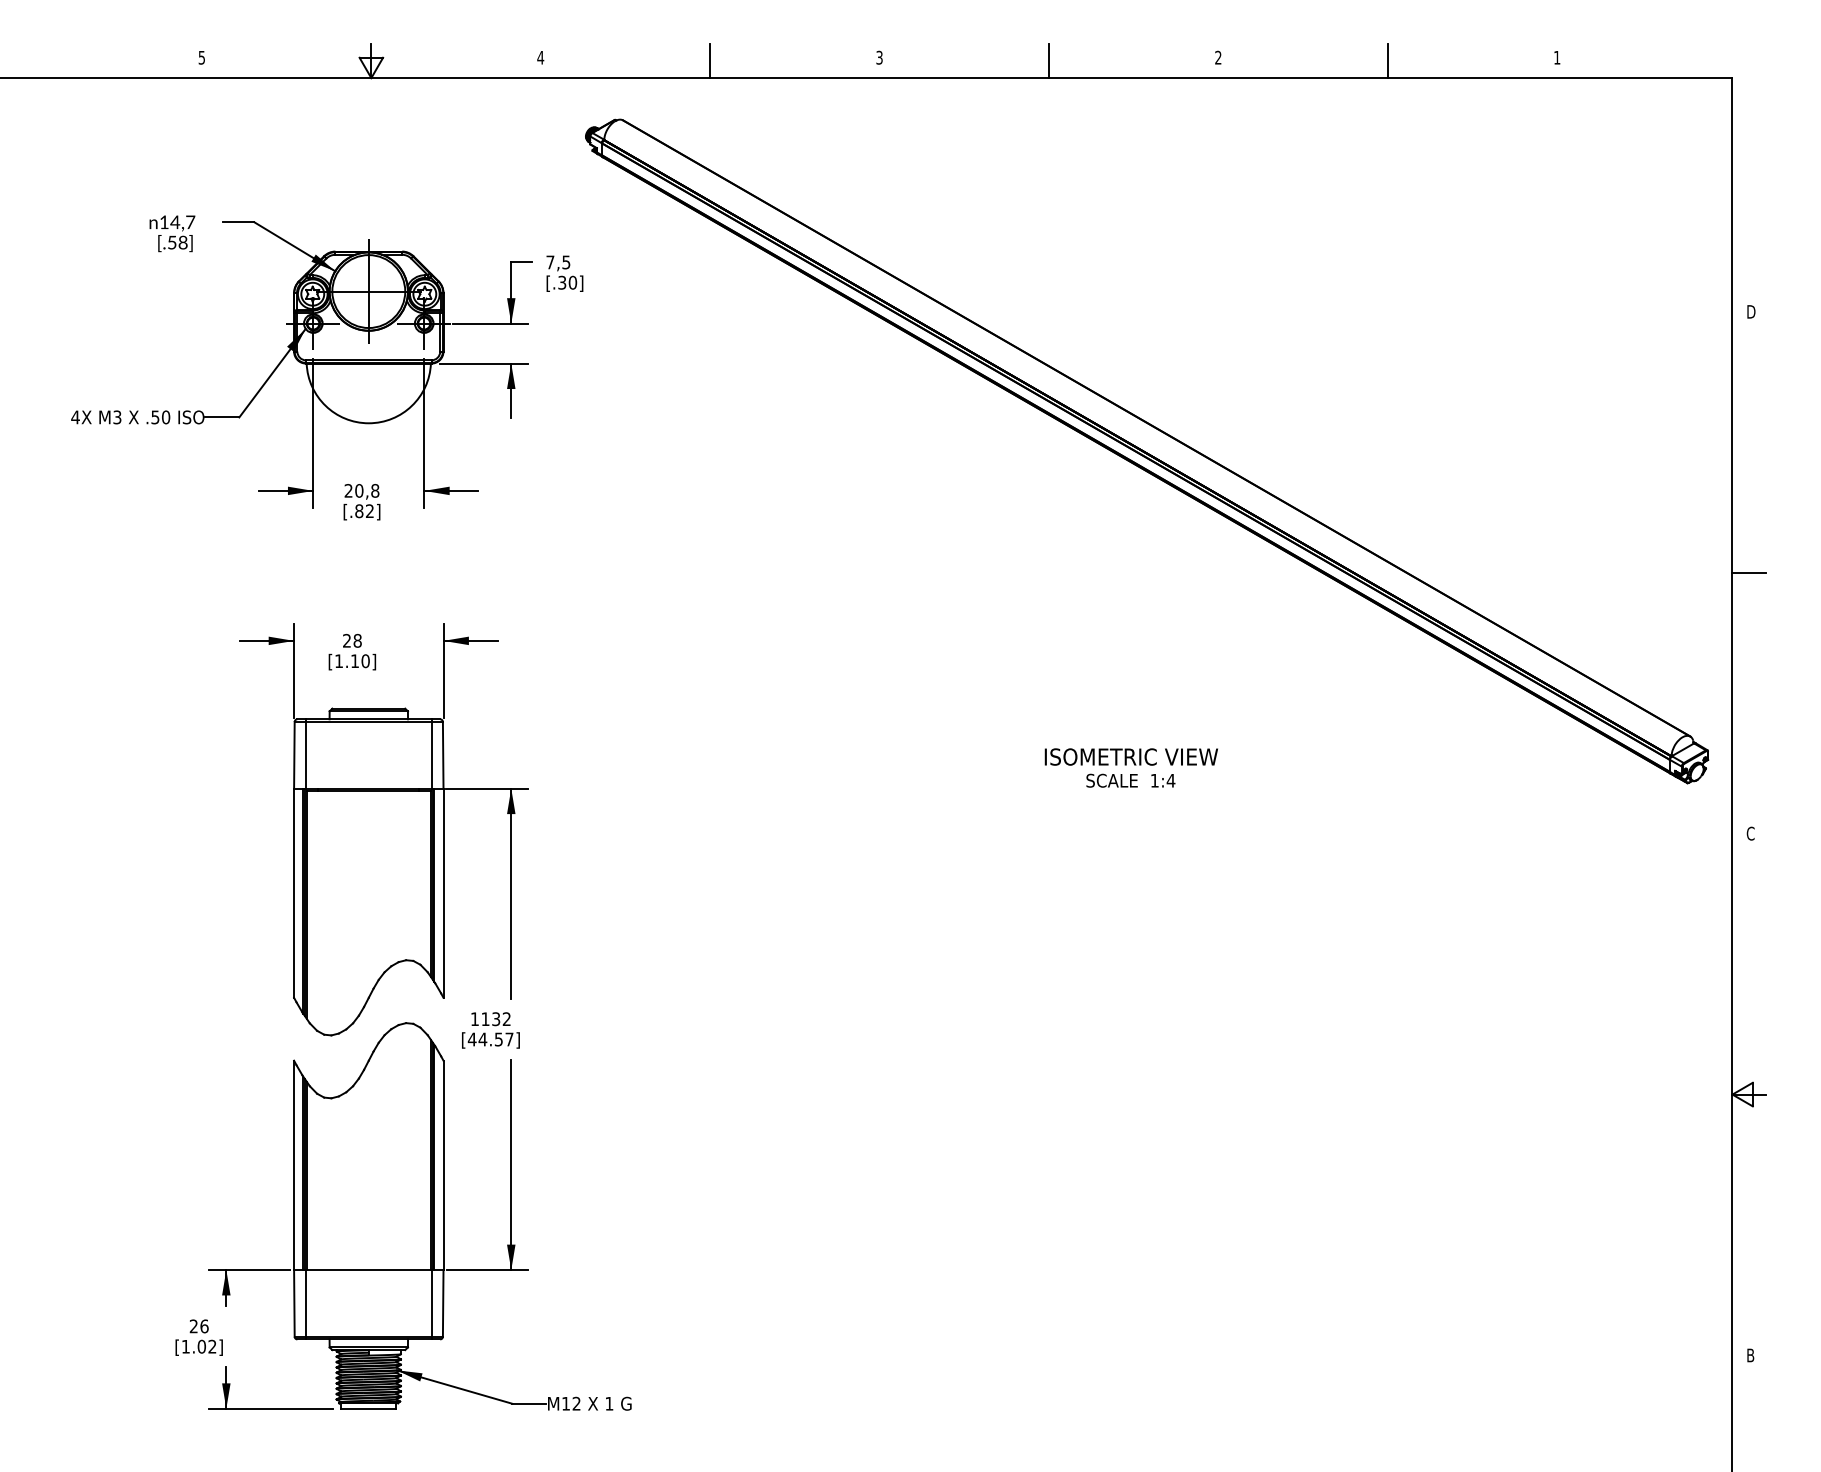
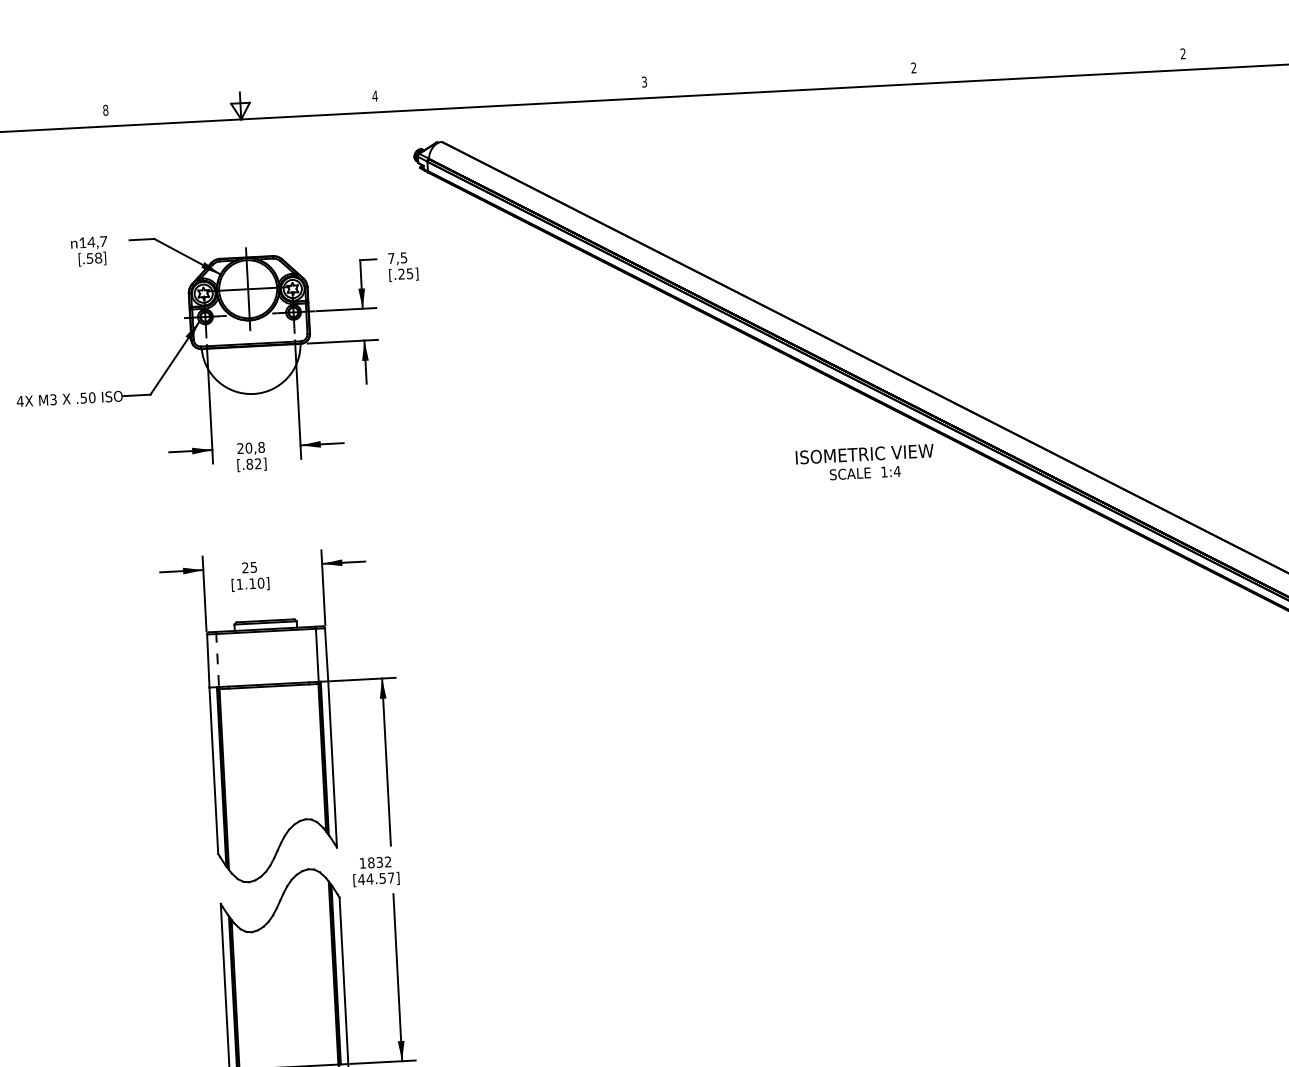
text: (201, 57) -> (105, 110), 5 -> 8
text: (1557, 57) -> (1183, 53), 1 -> 2
line: (710, 61) -> (510, 92), removed
line: (1049, 61) -> (779, 77), removed
line: (1387, 61) -> (1048, 63), removed
text: (567, 282) -> (405, 273), [.30] -> [.25]
text: (357, 640) -> (253, 567), 28 -> 25
line: (306, 754) -> (217, 659), solid -> dashed
text: (1130, 767) -> (864, 462), moved
text: (485, 1019) -> (371, 863), 1132 -> 1832

